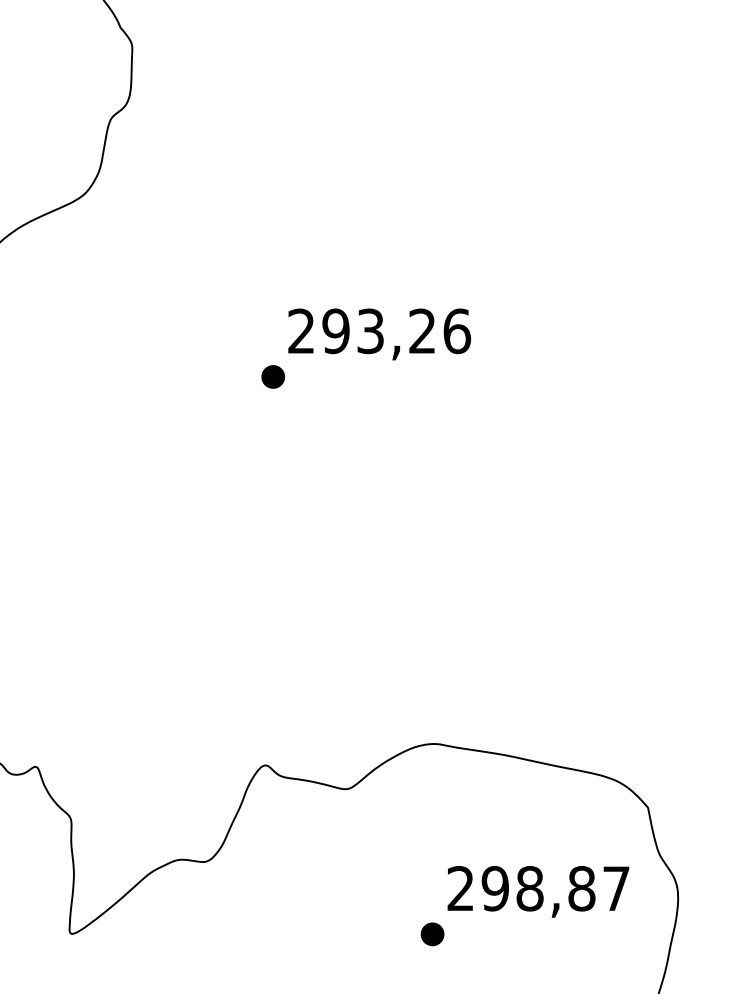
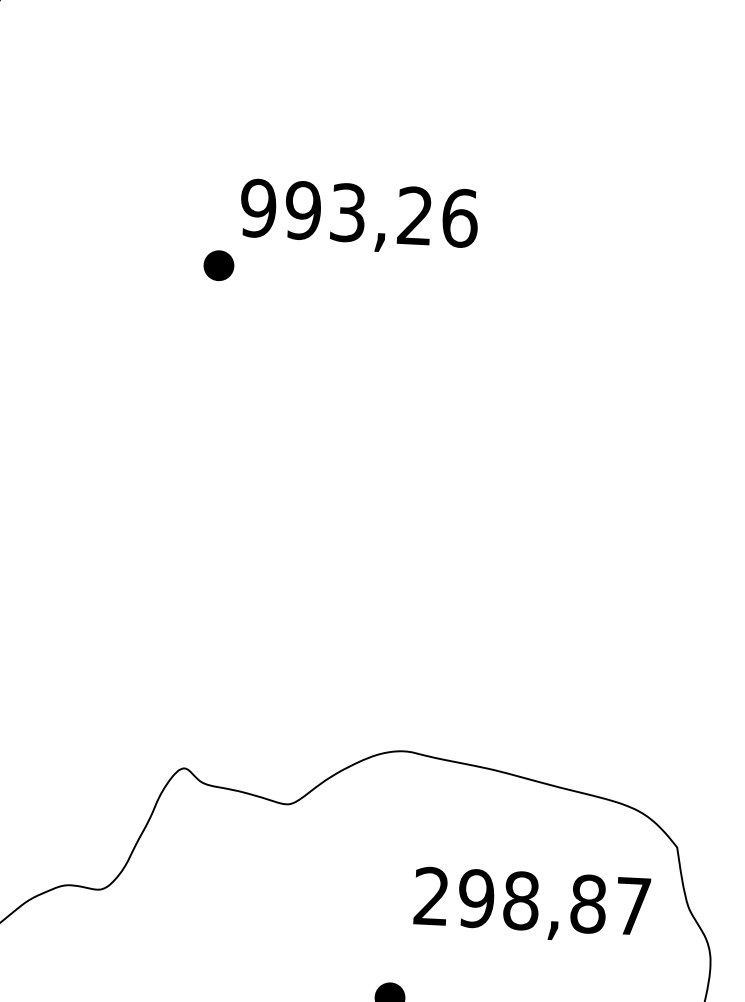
text: (301, 331) -> (258, 208), 293,26 -> 993,26
text: (538, 891) -> (532, 904), moved

